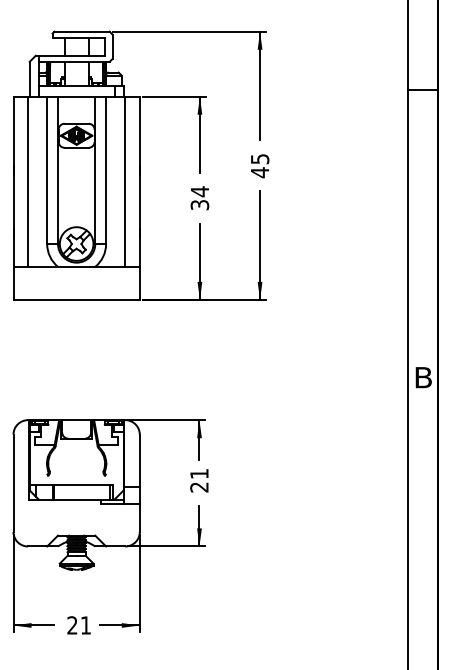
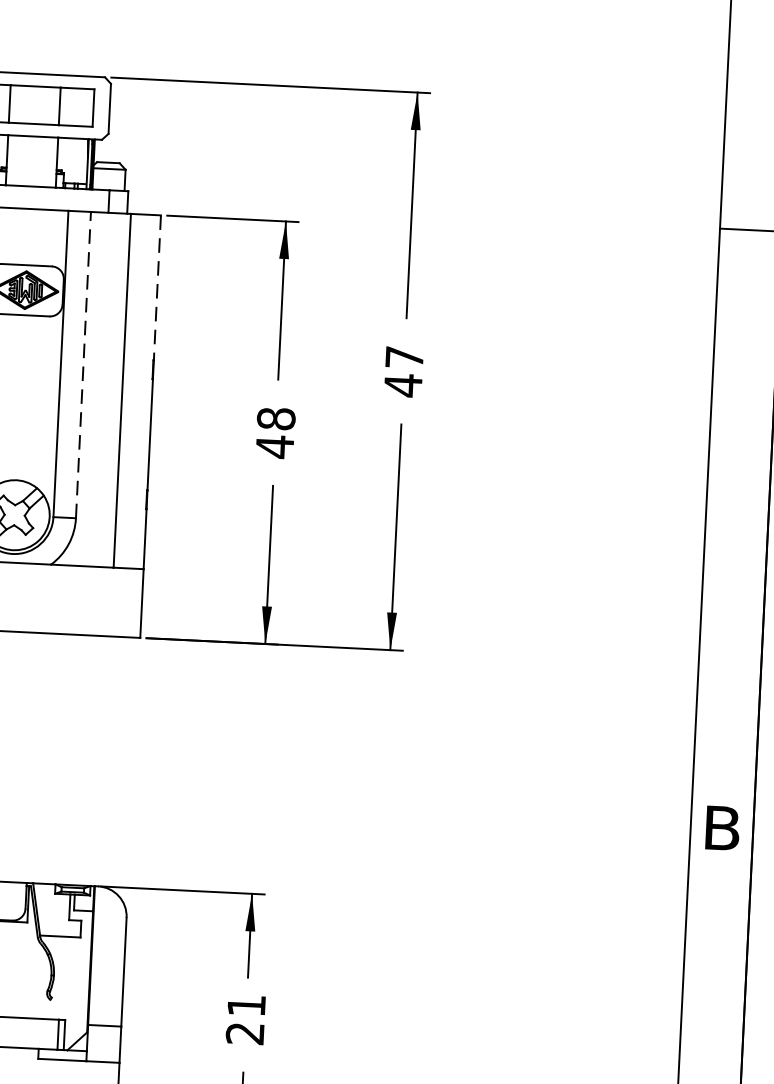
line: (139, 131) -> (156, 287), solid -> dashed
text: (260, 159) -> (405, 358), 45 -> 47
line: (106, 170) -> (84, 365), solid -> dashed
text: (199, 198) -> (274, 433), 34 -> 48

